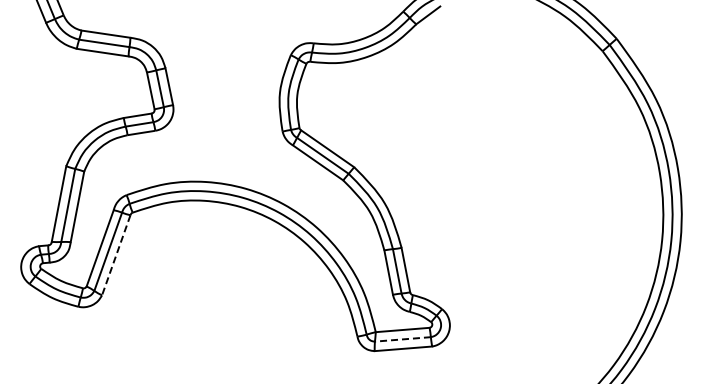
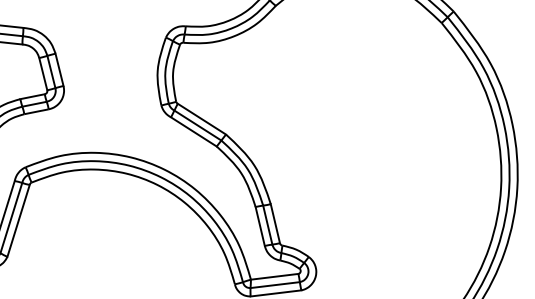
line: (116, 255) -> (18, 221), dashed -> solid
line: (402, 339) -> (274, 285), dashed -> solid

